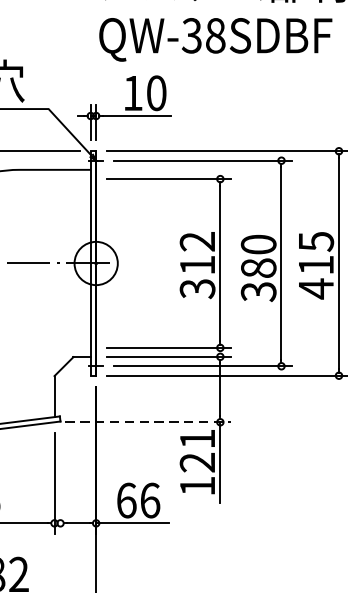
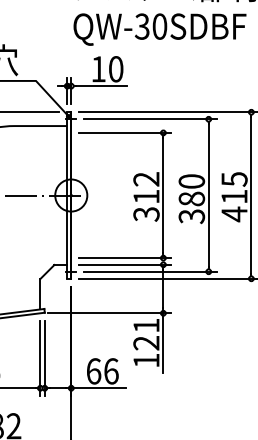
text: (215, 35) -> (159, 26), QW-38SDBF -> QW-30SDBF
line: (149, 422) -> (110, 313), dashed -> solid
line: (60, 483) -> (44, 358), added

